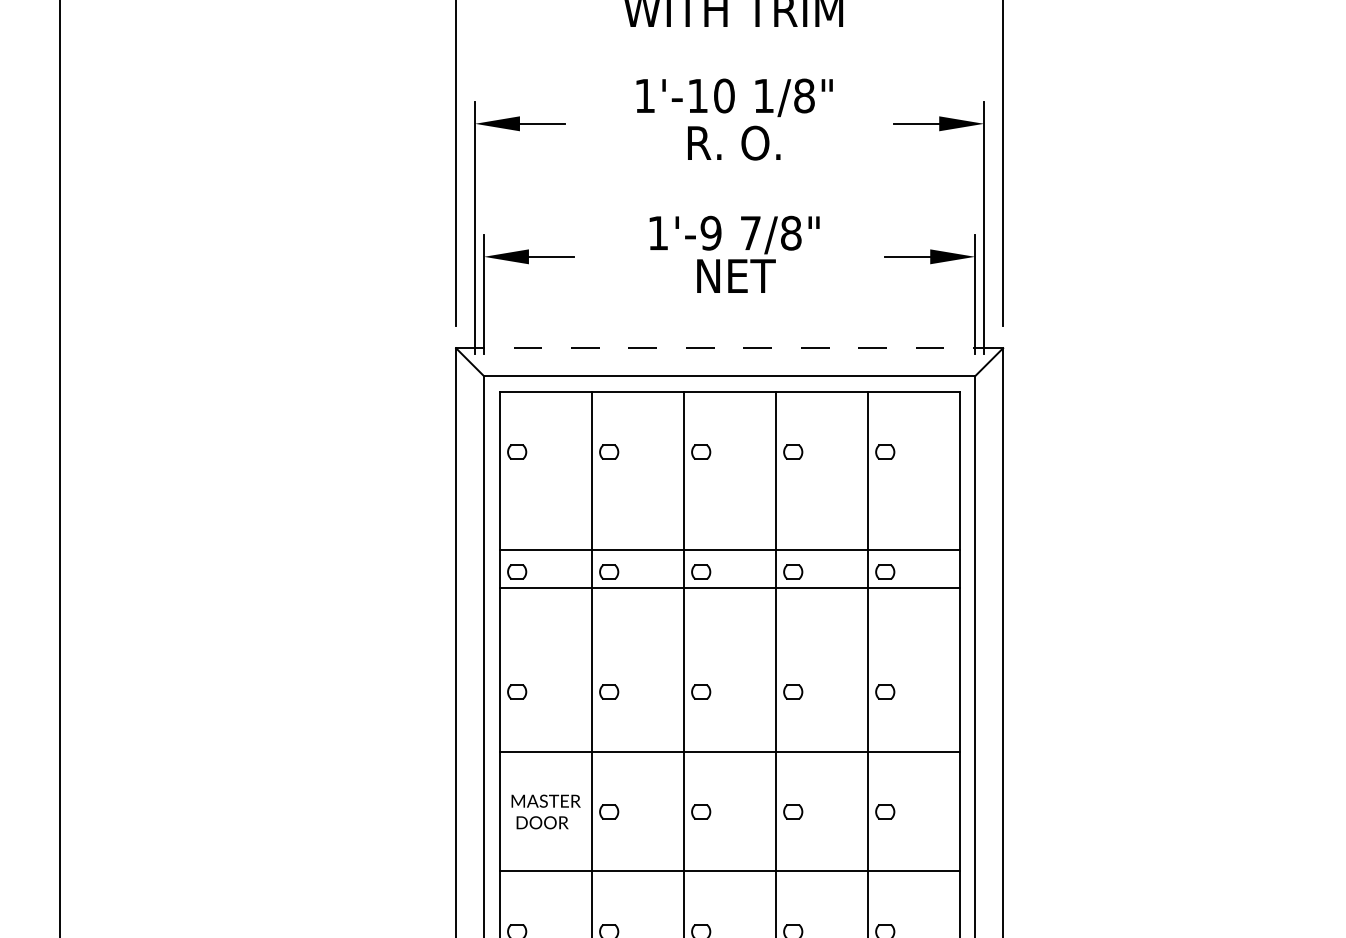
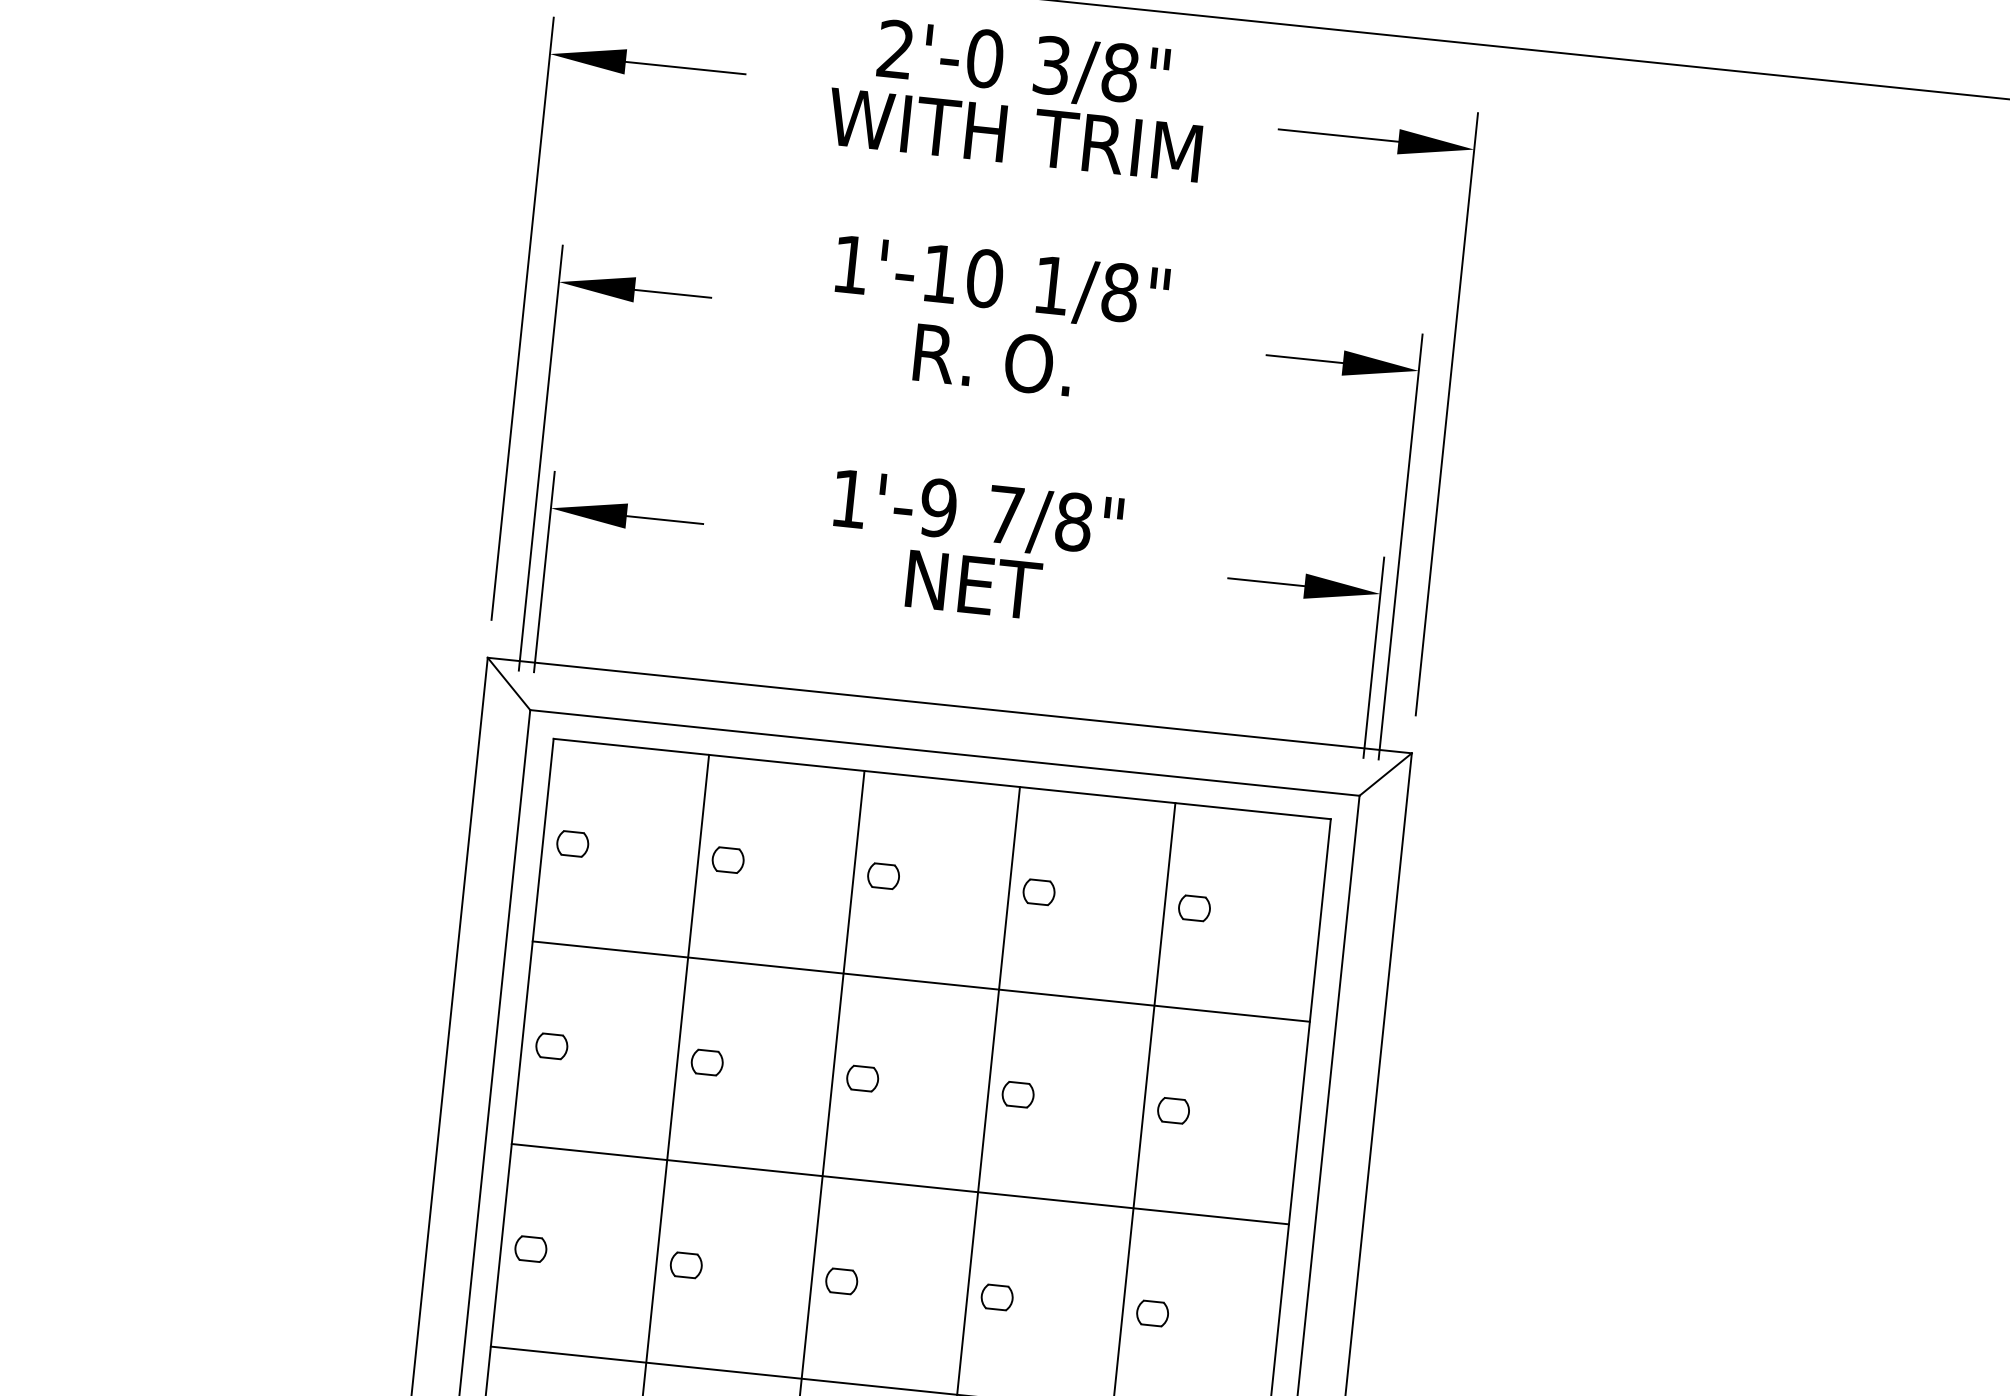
line: (729, 348) -> (949, 705), dashed -> solid
line: (729, 549) -> (921, 981), moved
line: (729, 587) -> (900, 1183), moved

